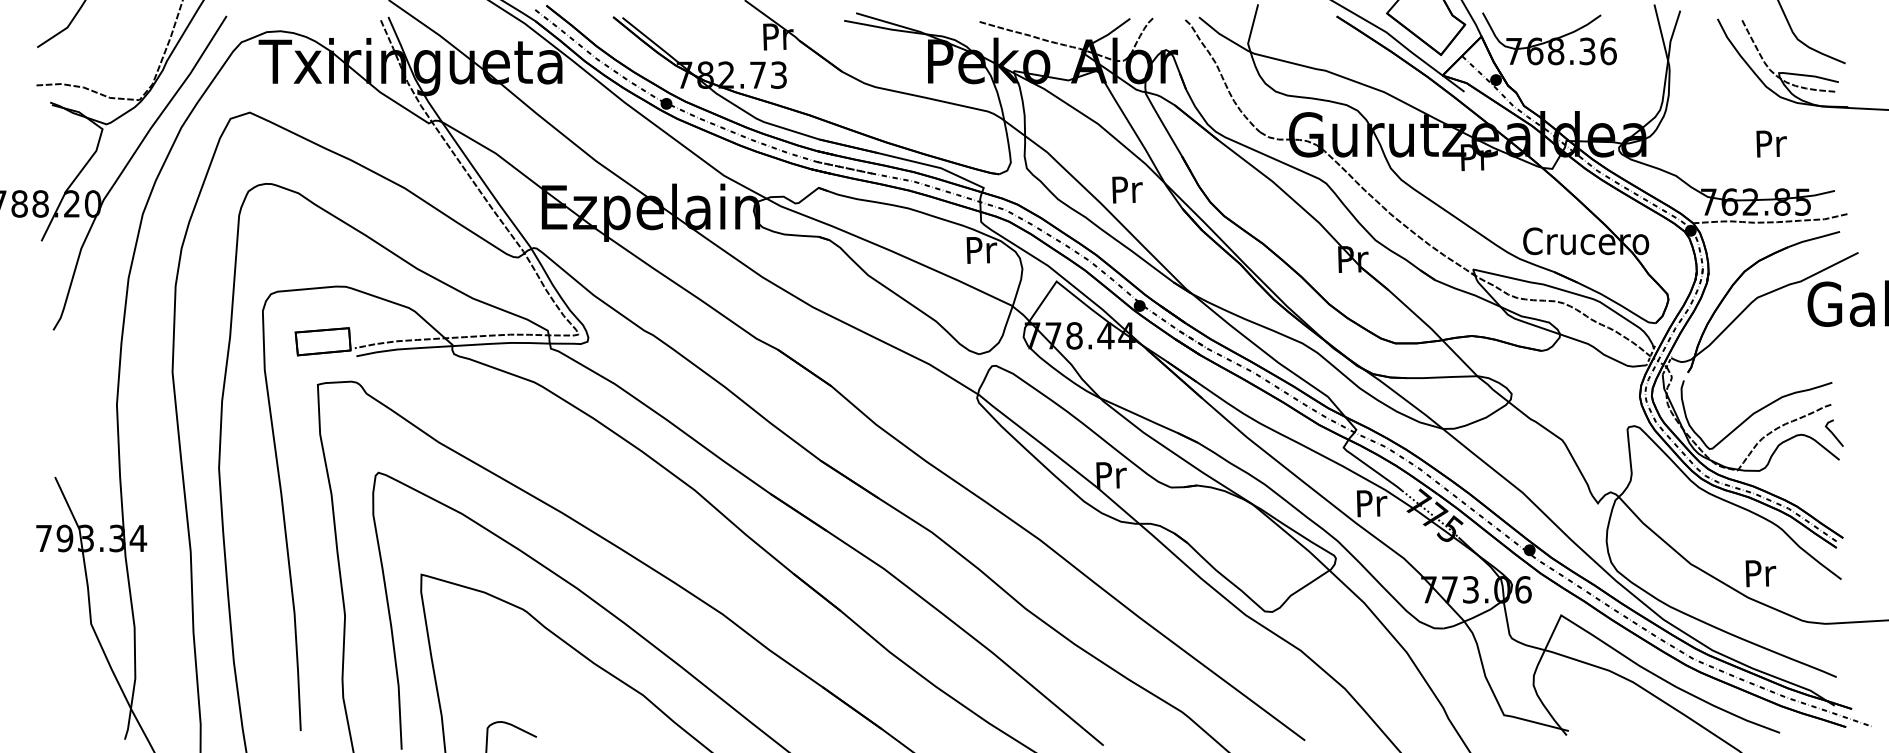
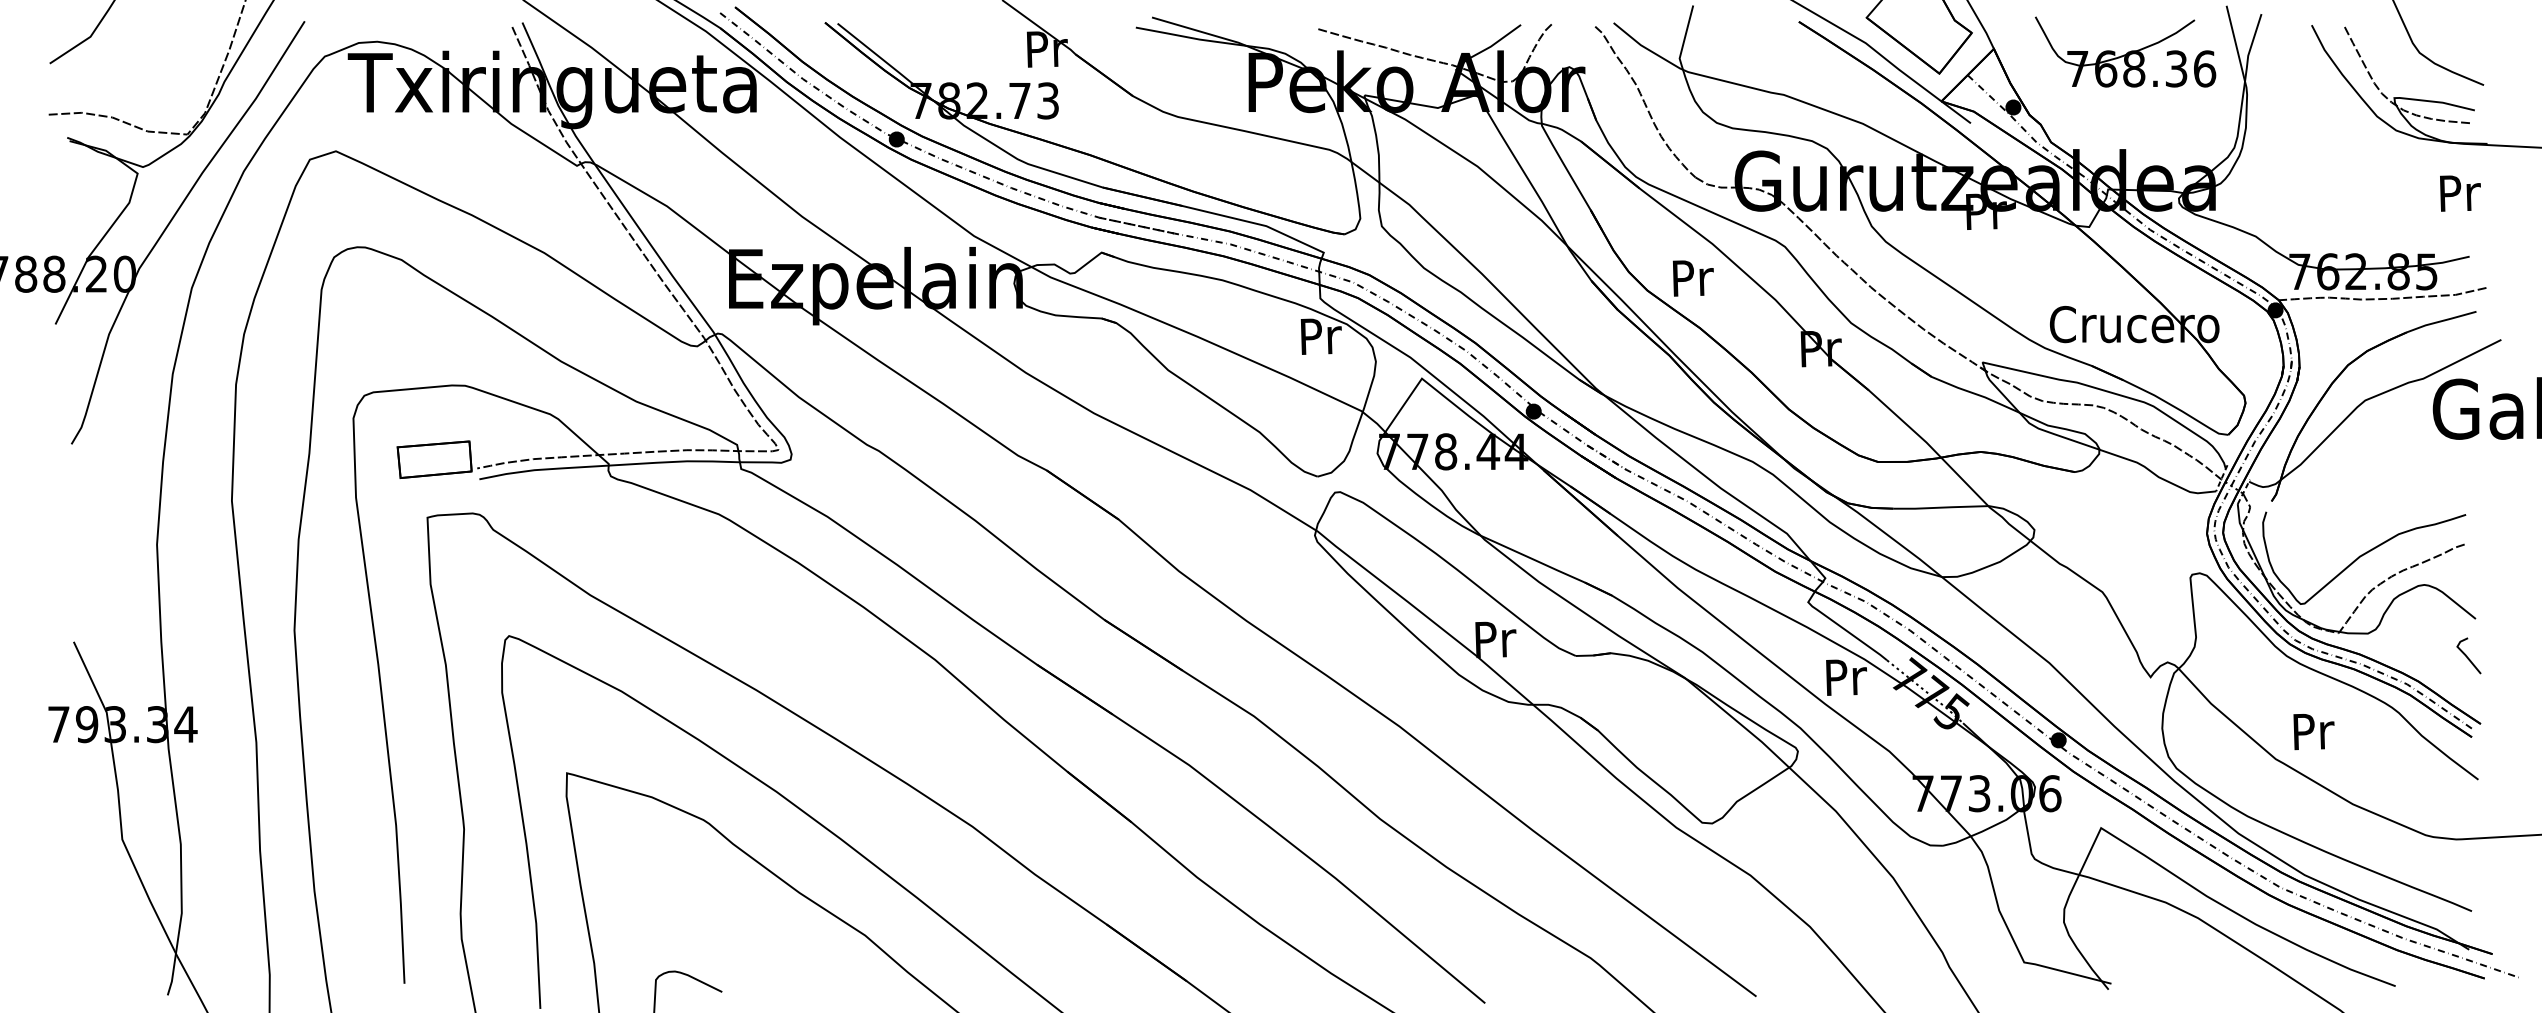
part: (1549, 38) -> (2125, 51), moved
text: (1771, 143) -> (2460, 193), moved
text: (1127, 190) -> (1693, 278), moved
line: (1833, 432) -> (2467, 655), moved
text: (1760, 574) -> (2313, 732), moved

